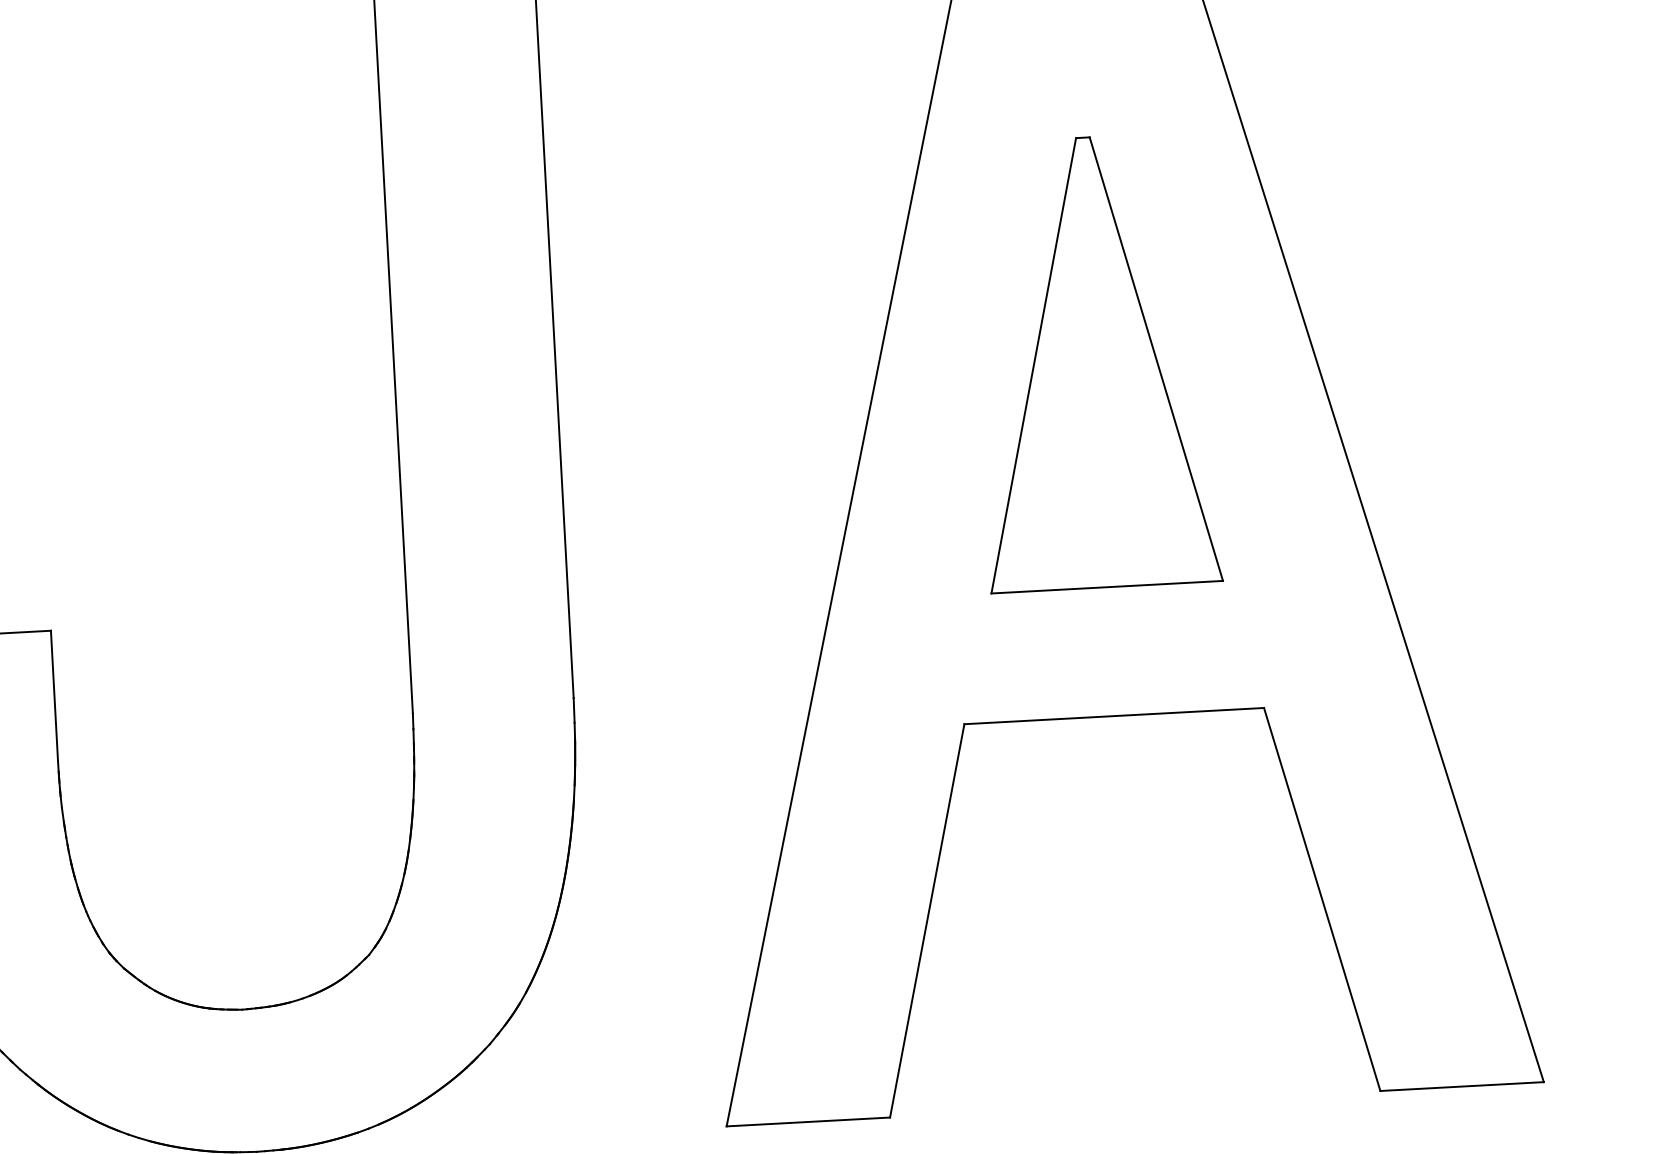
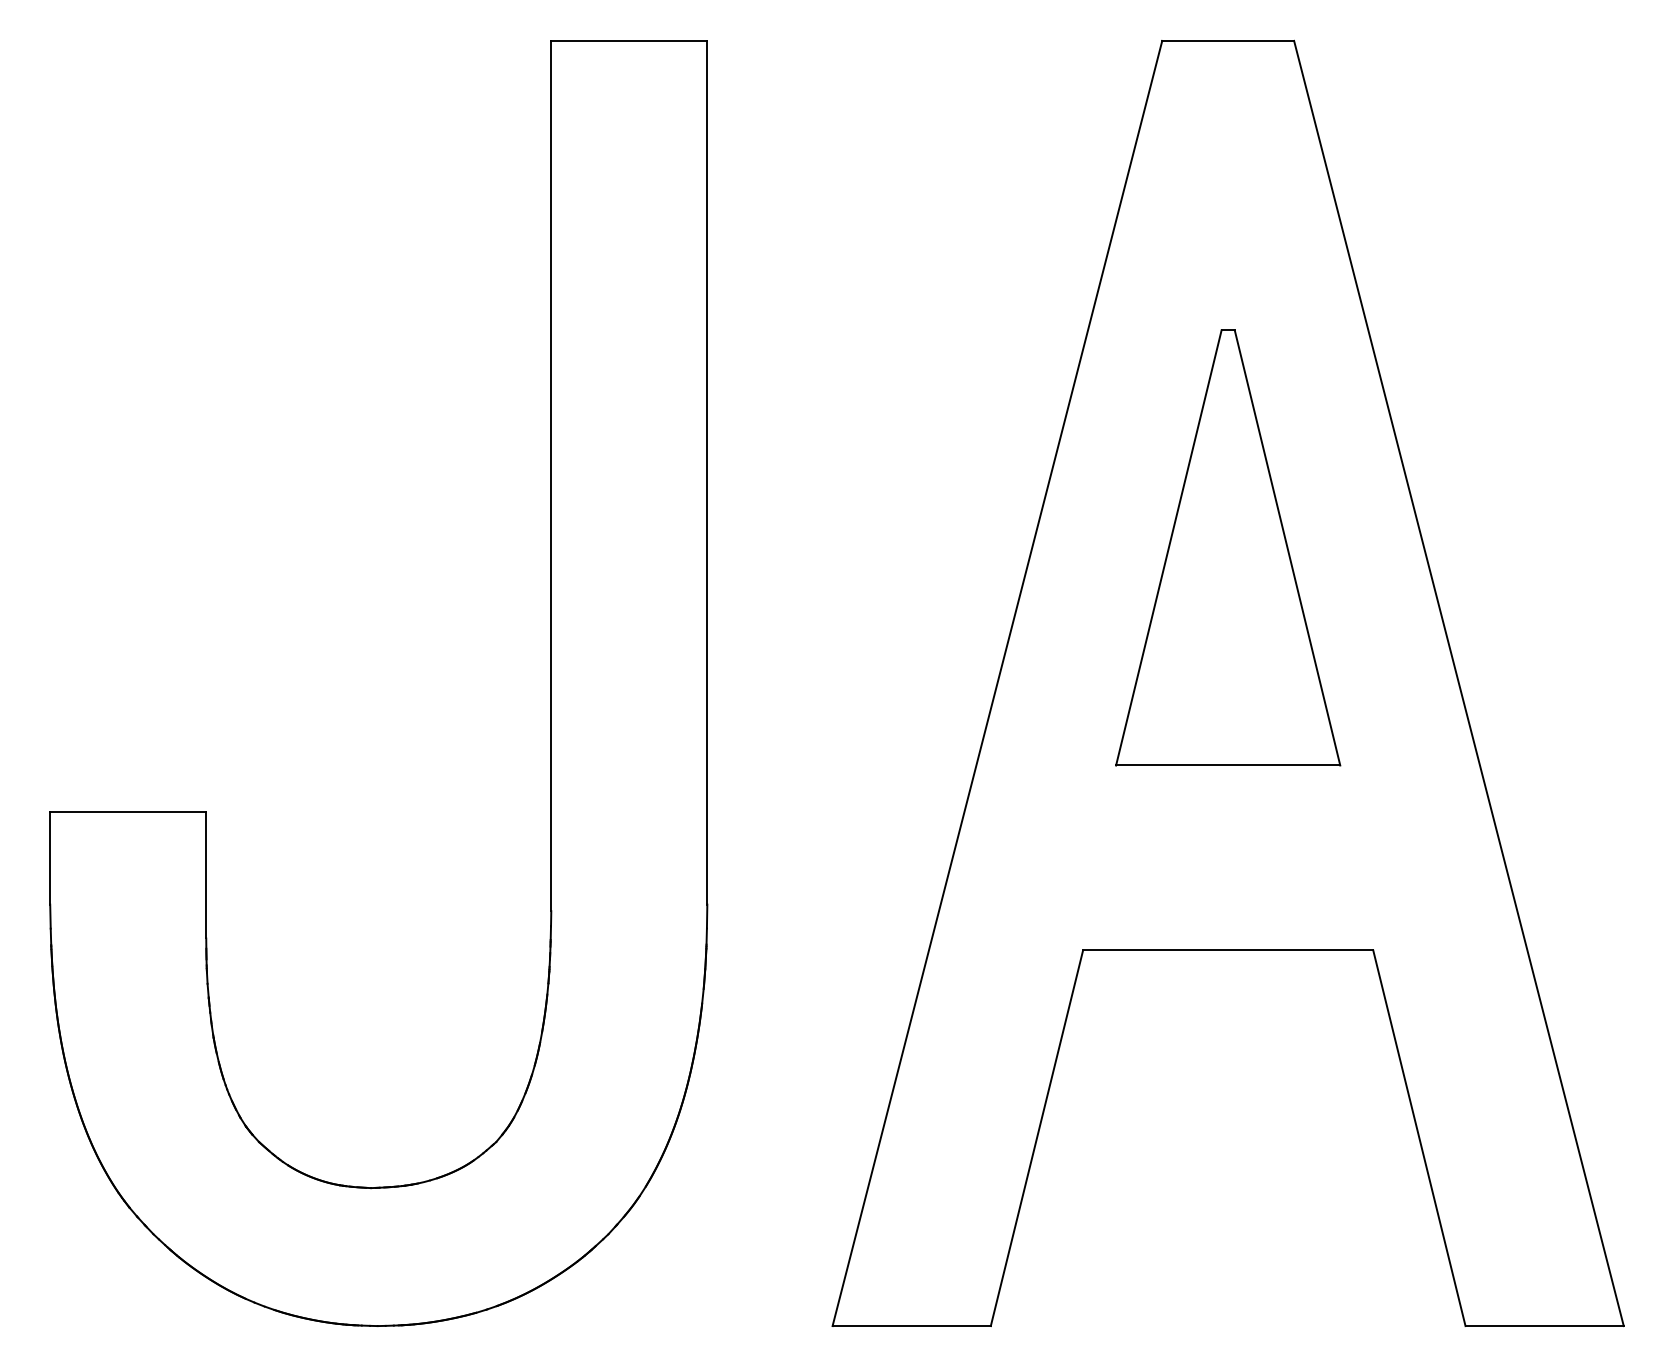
part: (1095, 362) -> (1228, 547), moved

